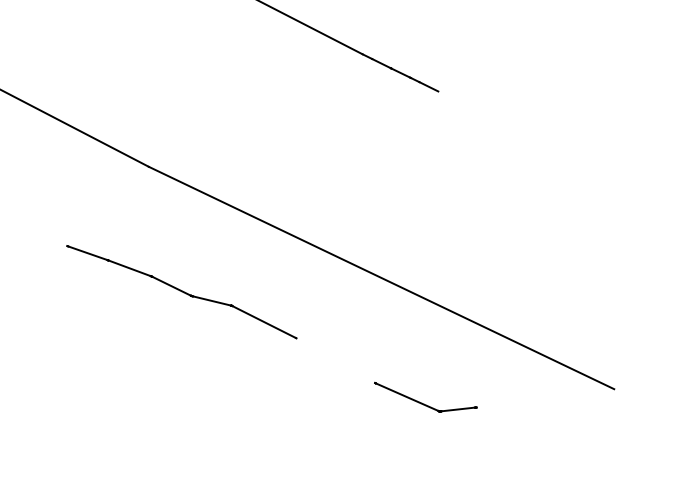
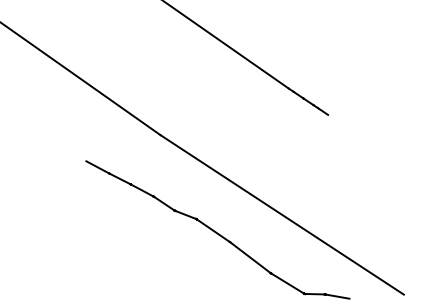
line: (45, 238) -> (97, 167), added
line: (335, 360) -> (250, 257), added
line: (497, 408) -> (337, 296), added

